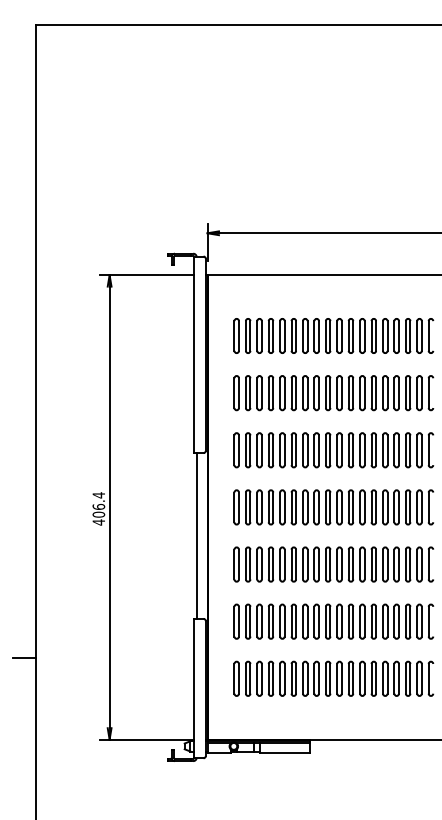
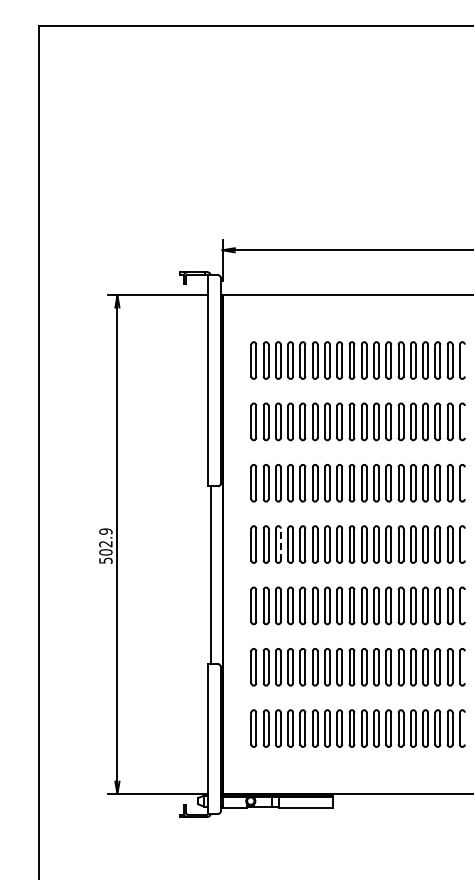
line: (261, 507) -> (280, 544), solid -> dashed
text: (98, 509) -> (105, 546), 406.4 -> 502.9
line: (24, 658) -> (26, 706), removed

